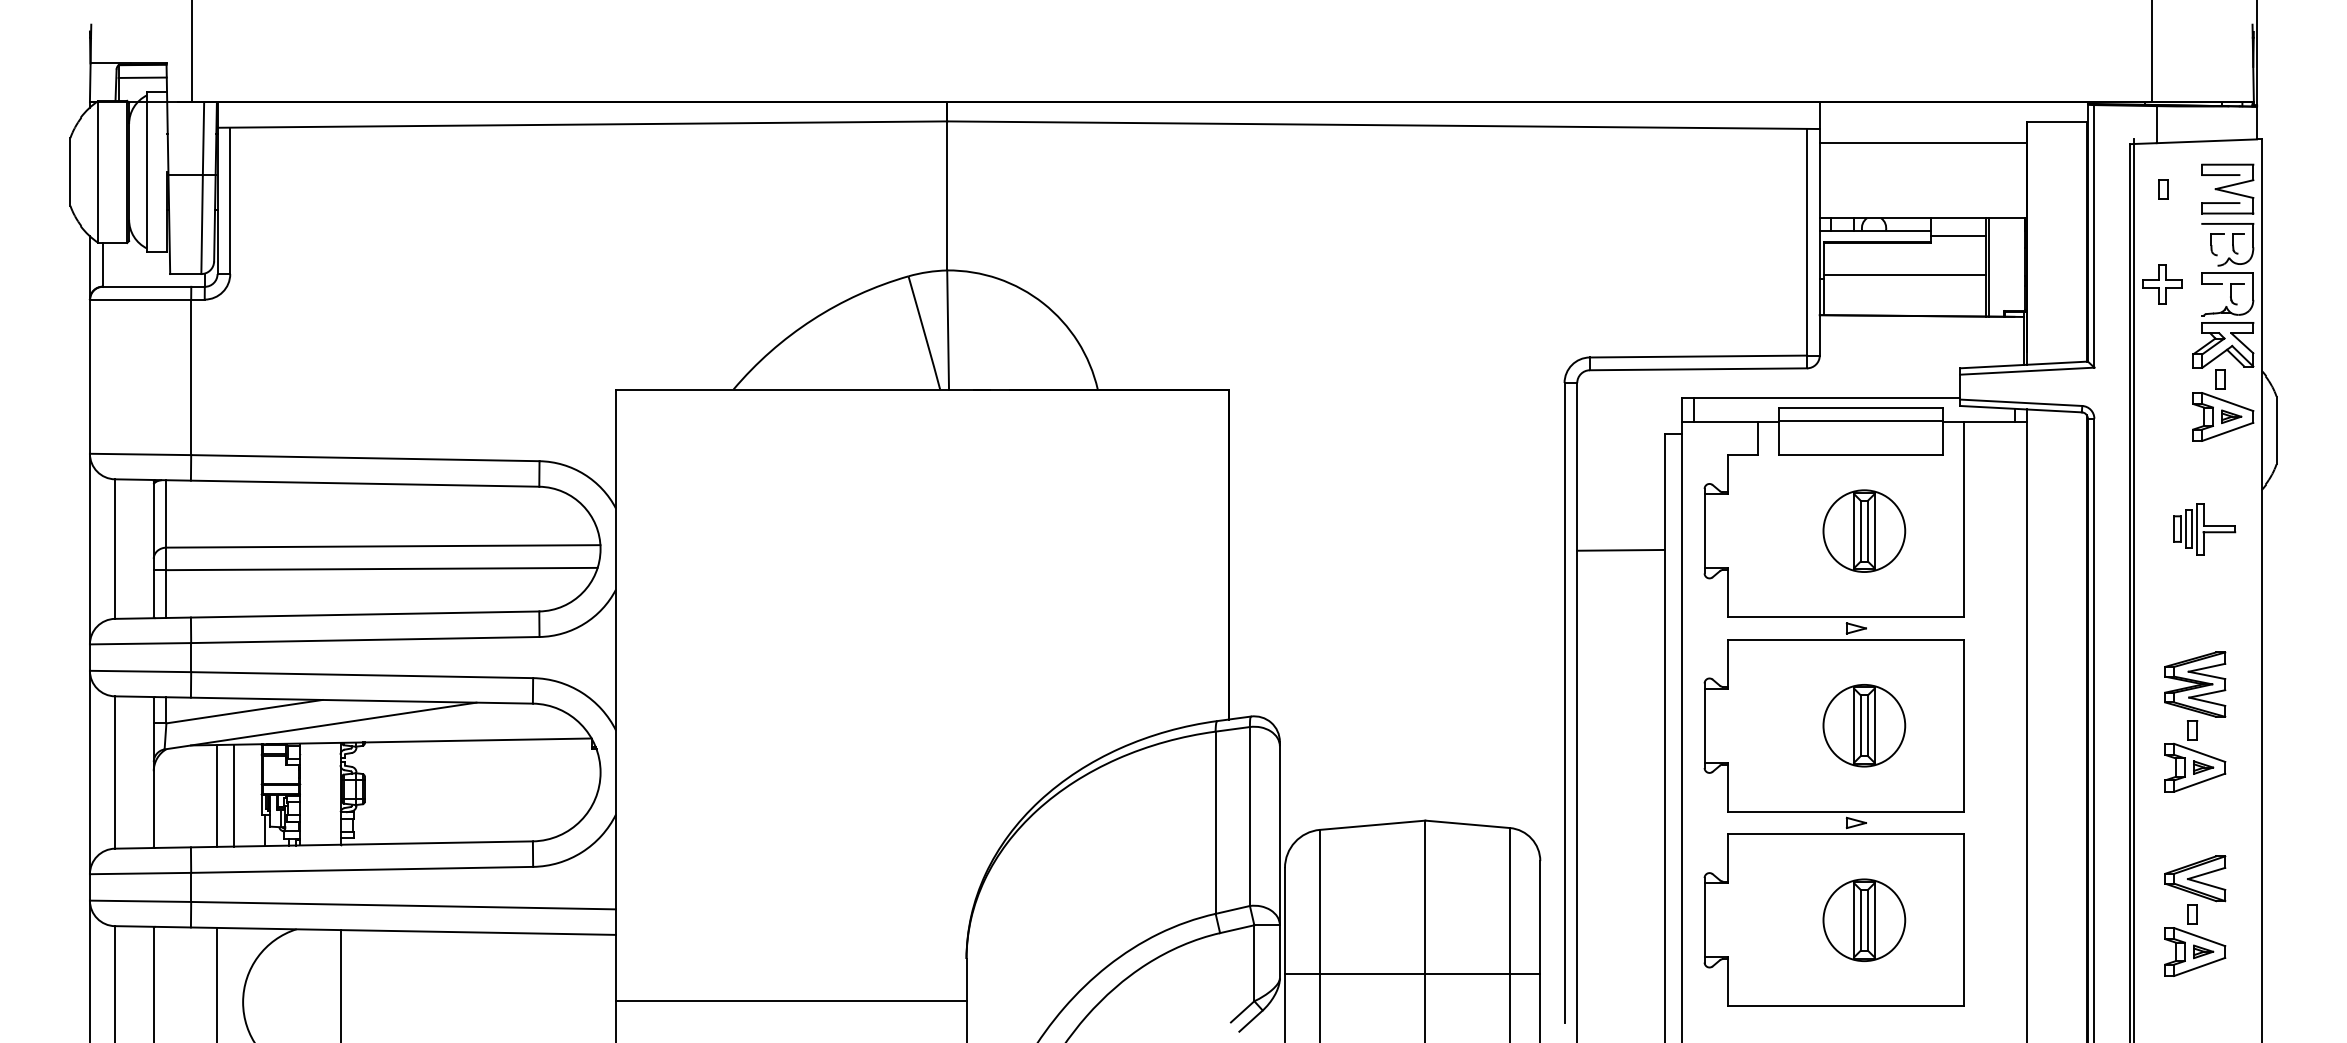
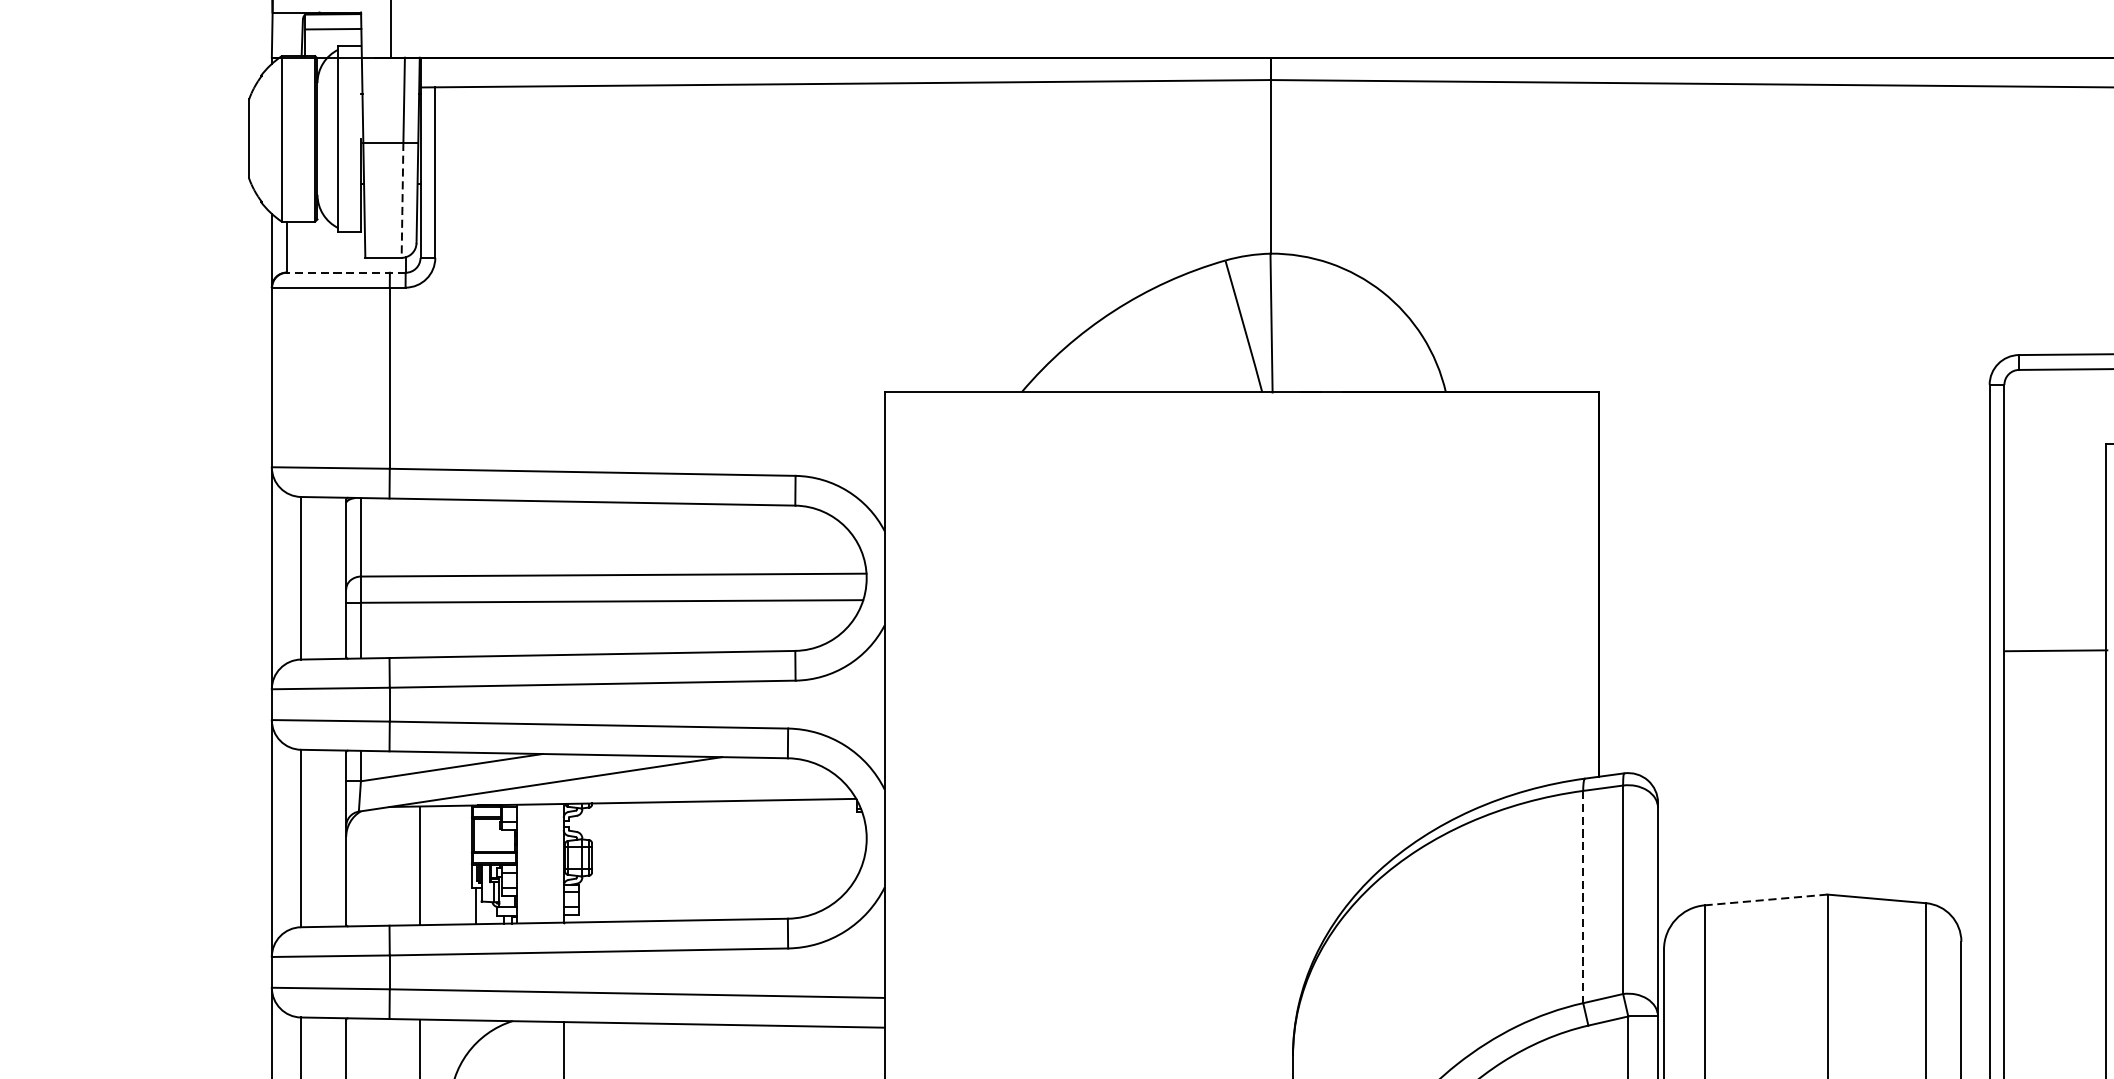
line: (202, 225) -> (402, 201), solid -> dashed
line: (153, 286) -> (345, 272), solid -> dashed
line: (1620, 549) -> (2055, 649), moved
line: (233, 795) -> (439, 865), removed
line: (1215, 823) -> (1583, 897), solid -> dashed
line: (1372, 825) -> (1765, 900), solid -> dashed
line: (1412, 973) -> (1812, 1072), removed

